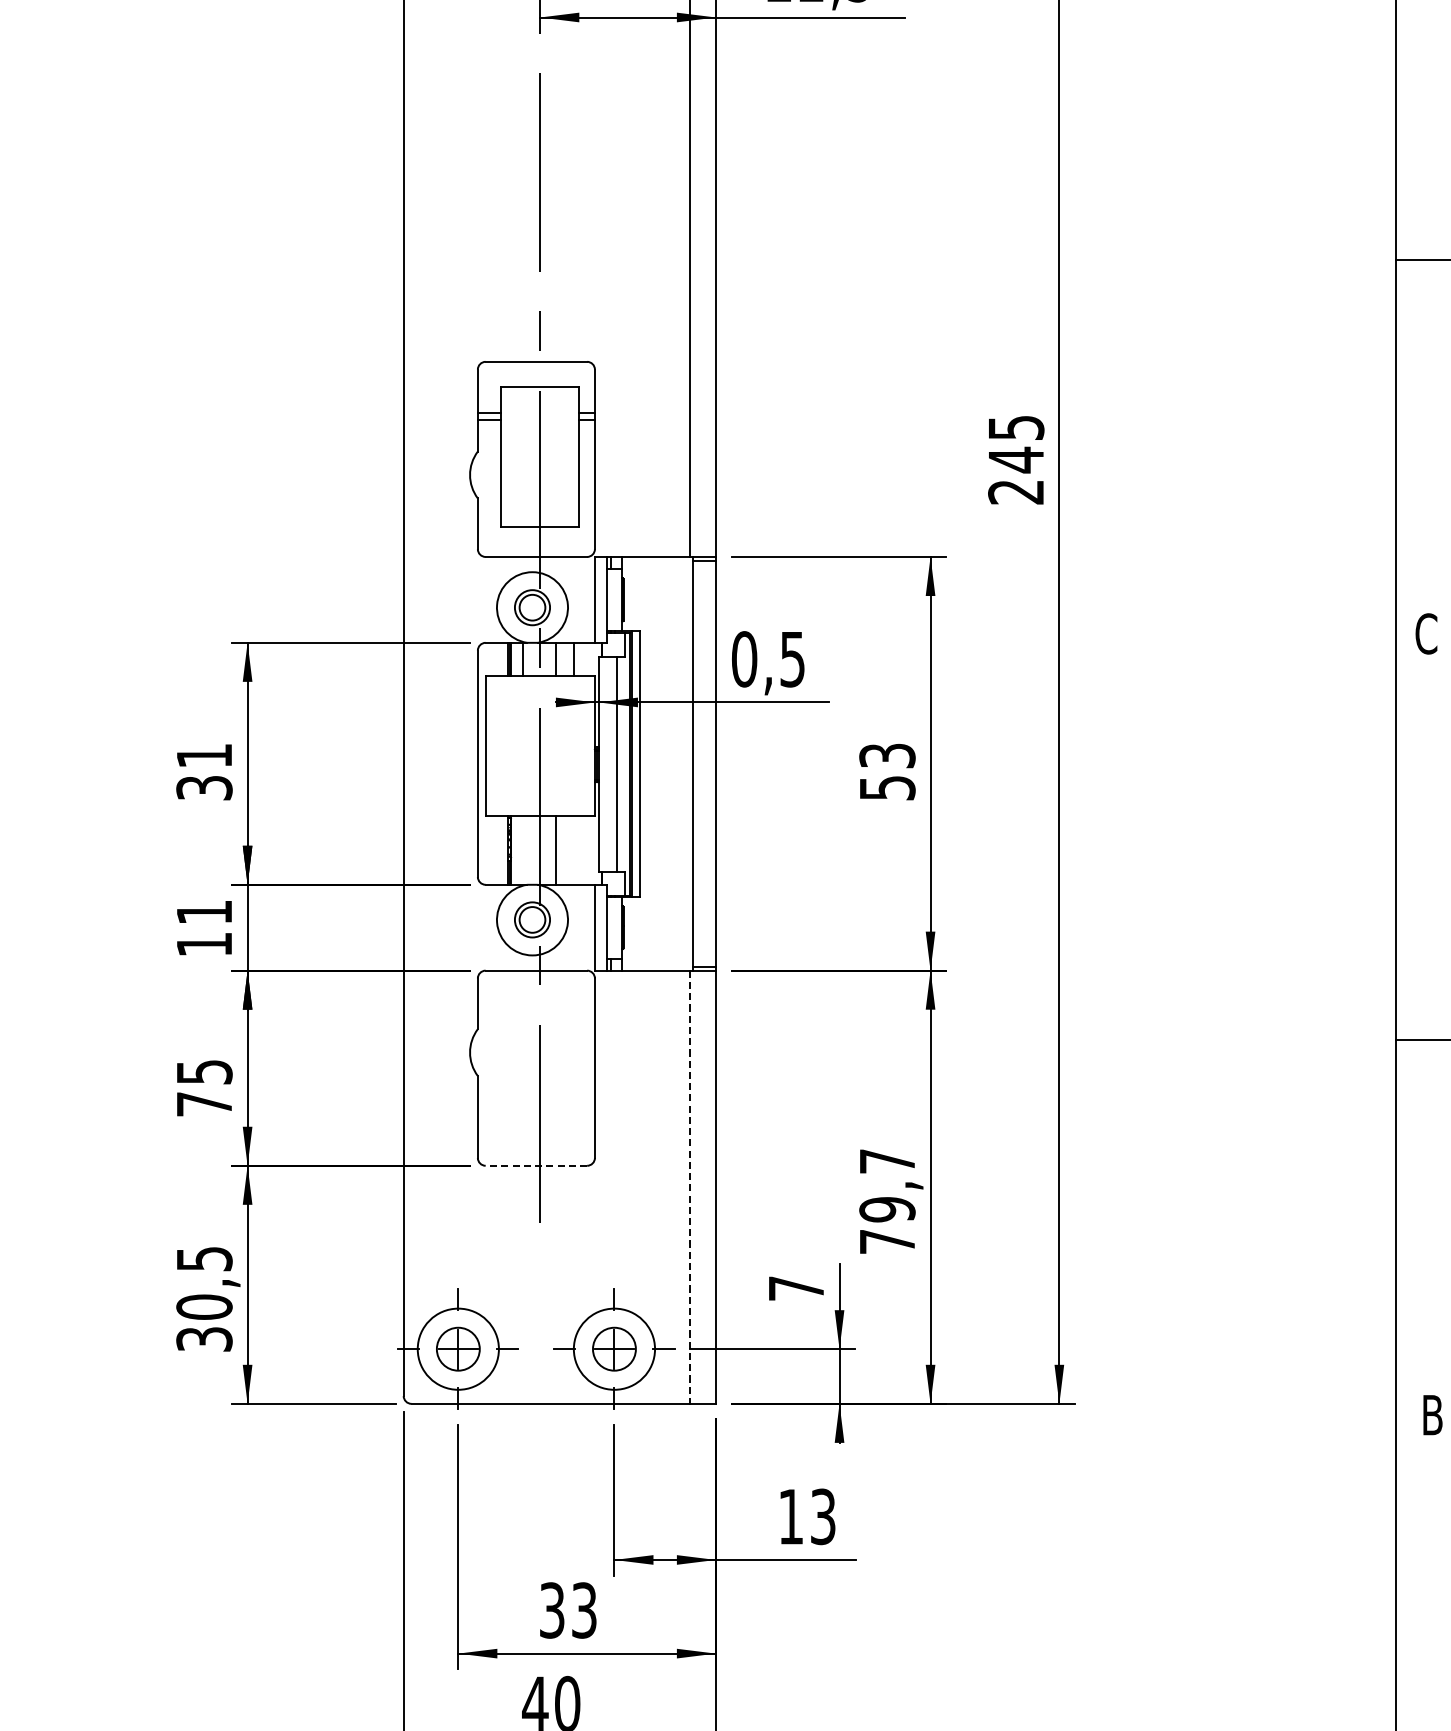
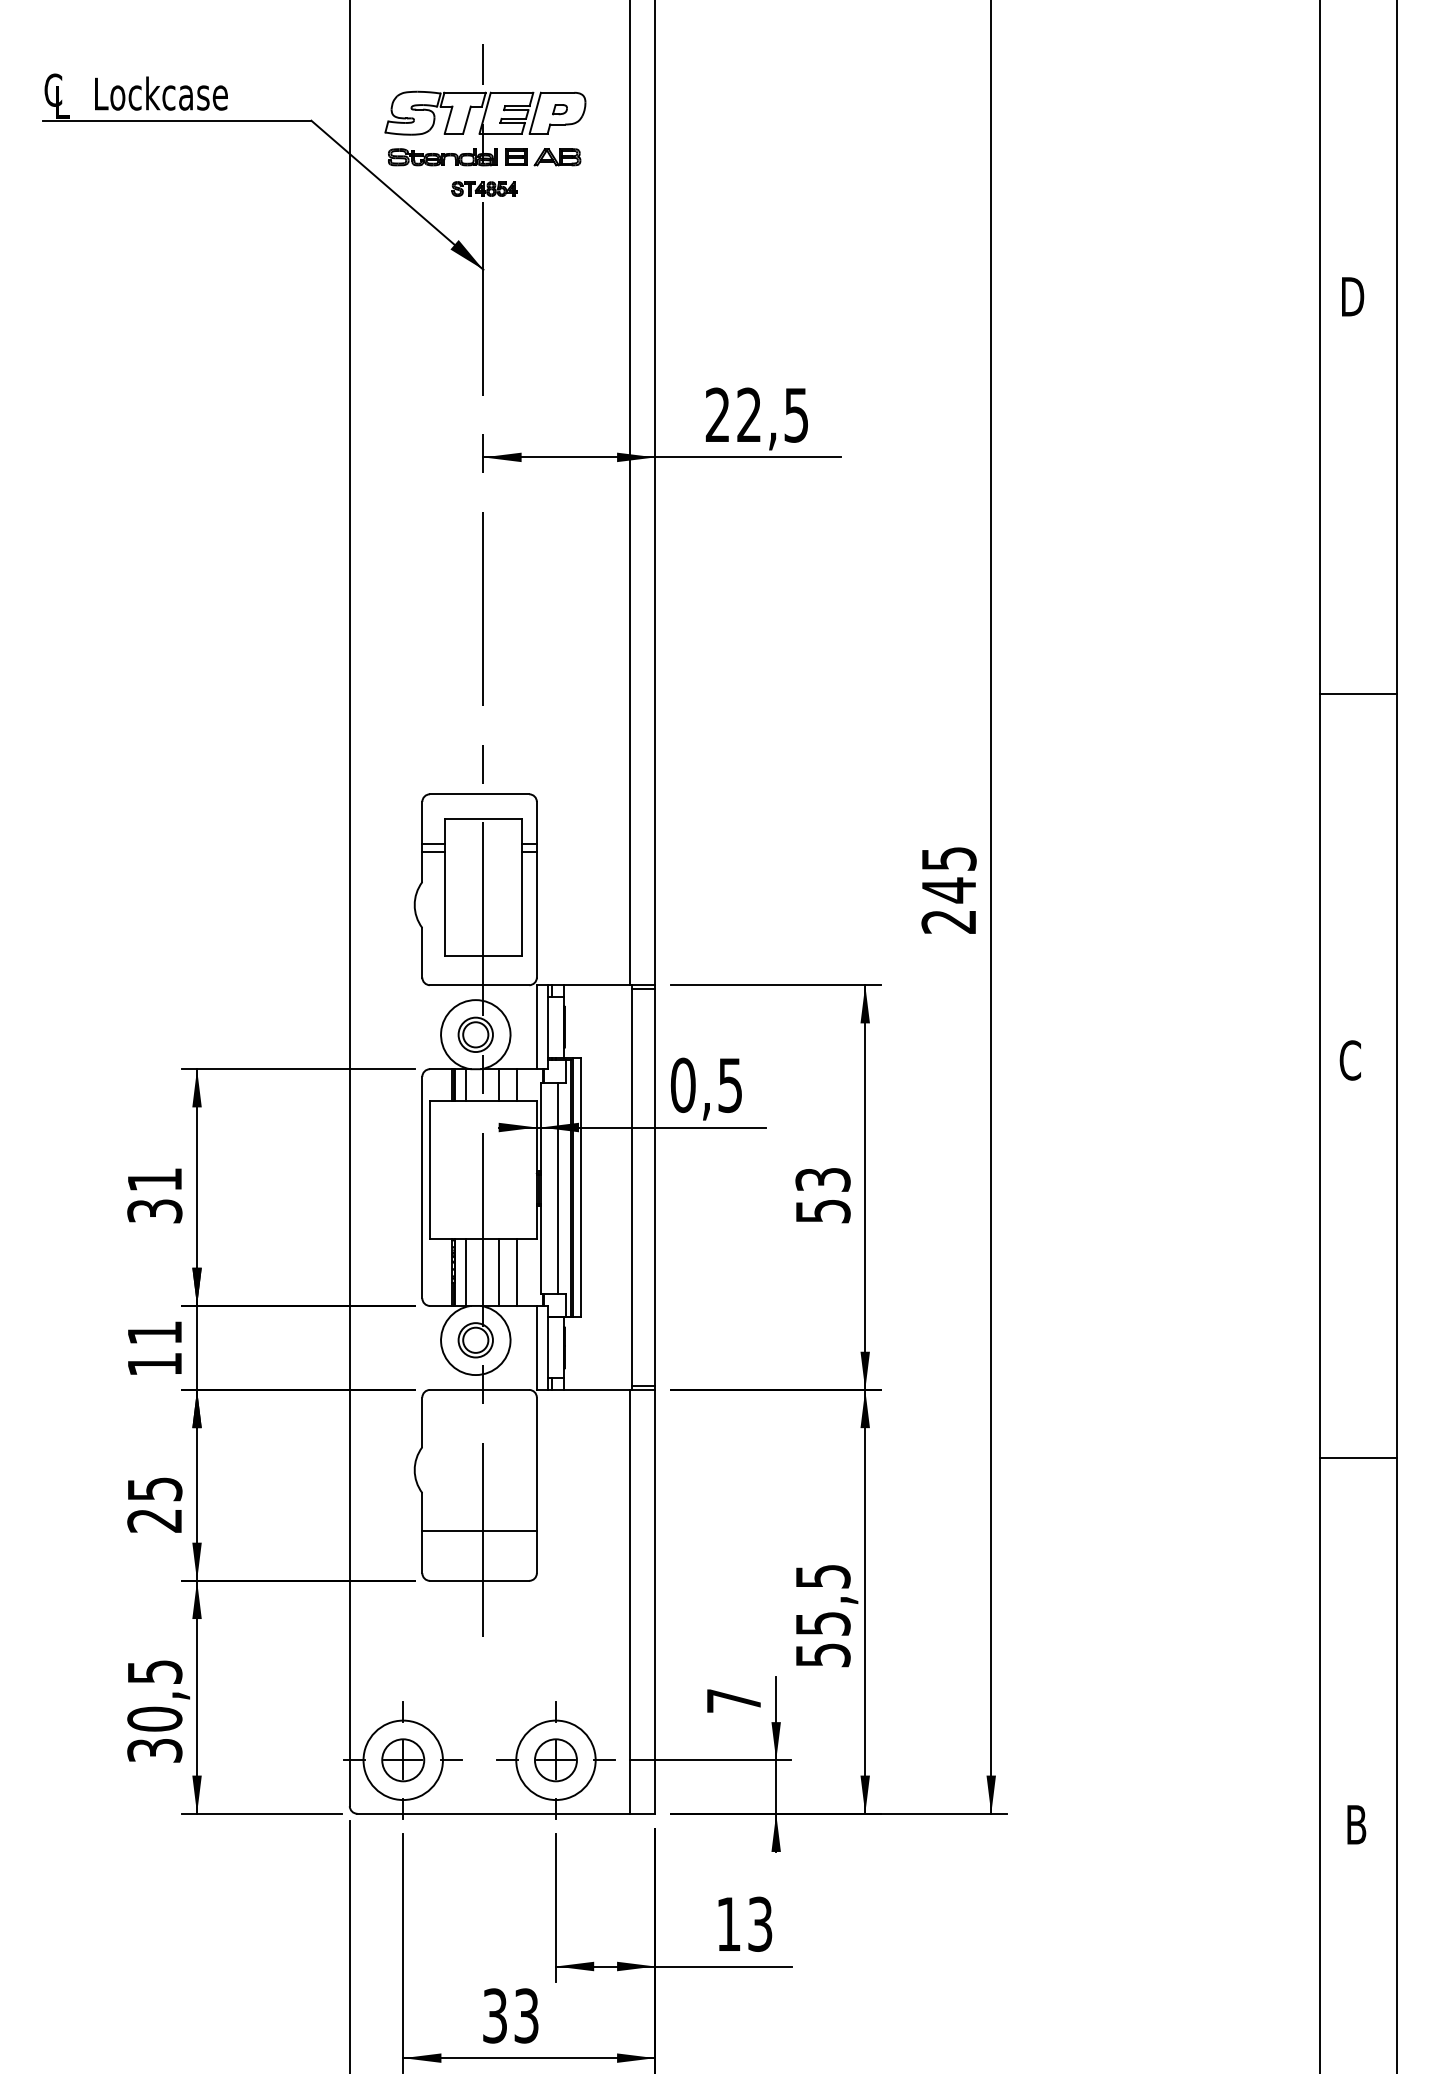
line: (523, 849) -> (466, 1271), added
line: (574, 849) -> (516, 1271), added
text: (204, 1104) -> (154, 1520), 75 -> 25
line: (536, 1115) -> (479, 1531), added
line: (536, 1165) -> (479, 1580), dashed -> solid
line: (690, 1186) -> (630, 1601), dashed -> solid
text: (886, 1202) -> (822, 1616), 79,7 -> 55,5

